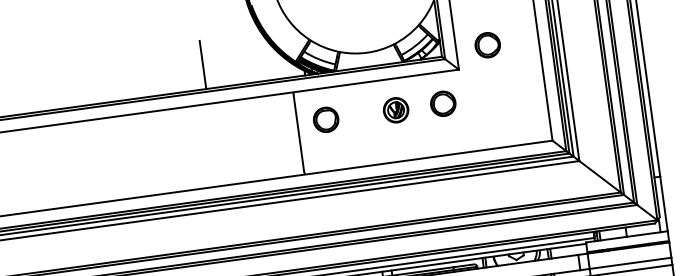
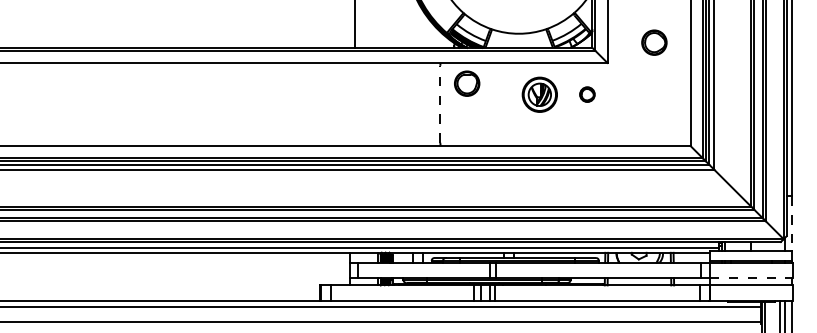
part: (487, 45) -> (654, 42), moved
part: (443, 103) -> (587, 94), size x0.6
part: (395, 110) -> (539, 94), size x1.4
part: (326, 119) -> (467, 83), moved
line: (298, 132) -> (440, 103), solid -> dashed
line: (663, 203) -> (792, 223), solid -> dashed
line: (630, 263) -> (751, 278), solid -> dashed

